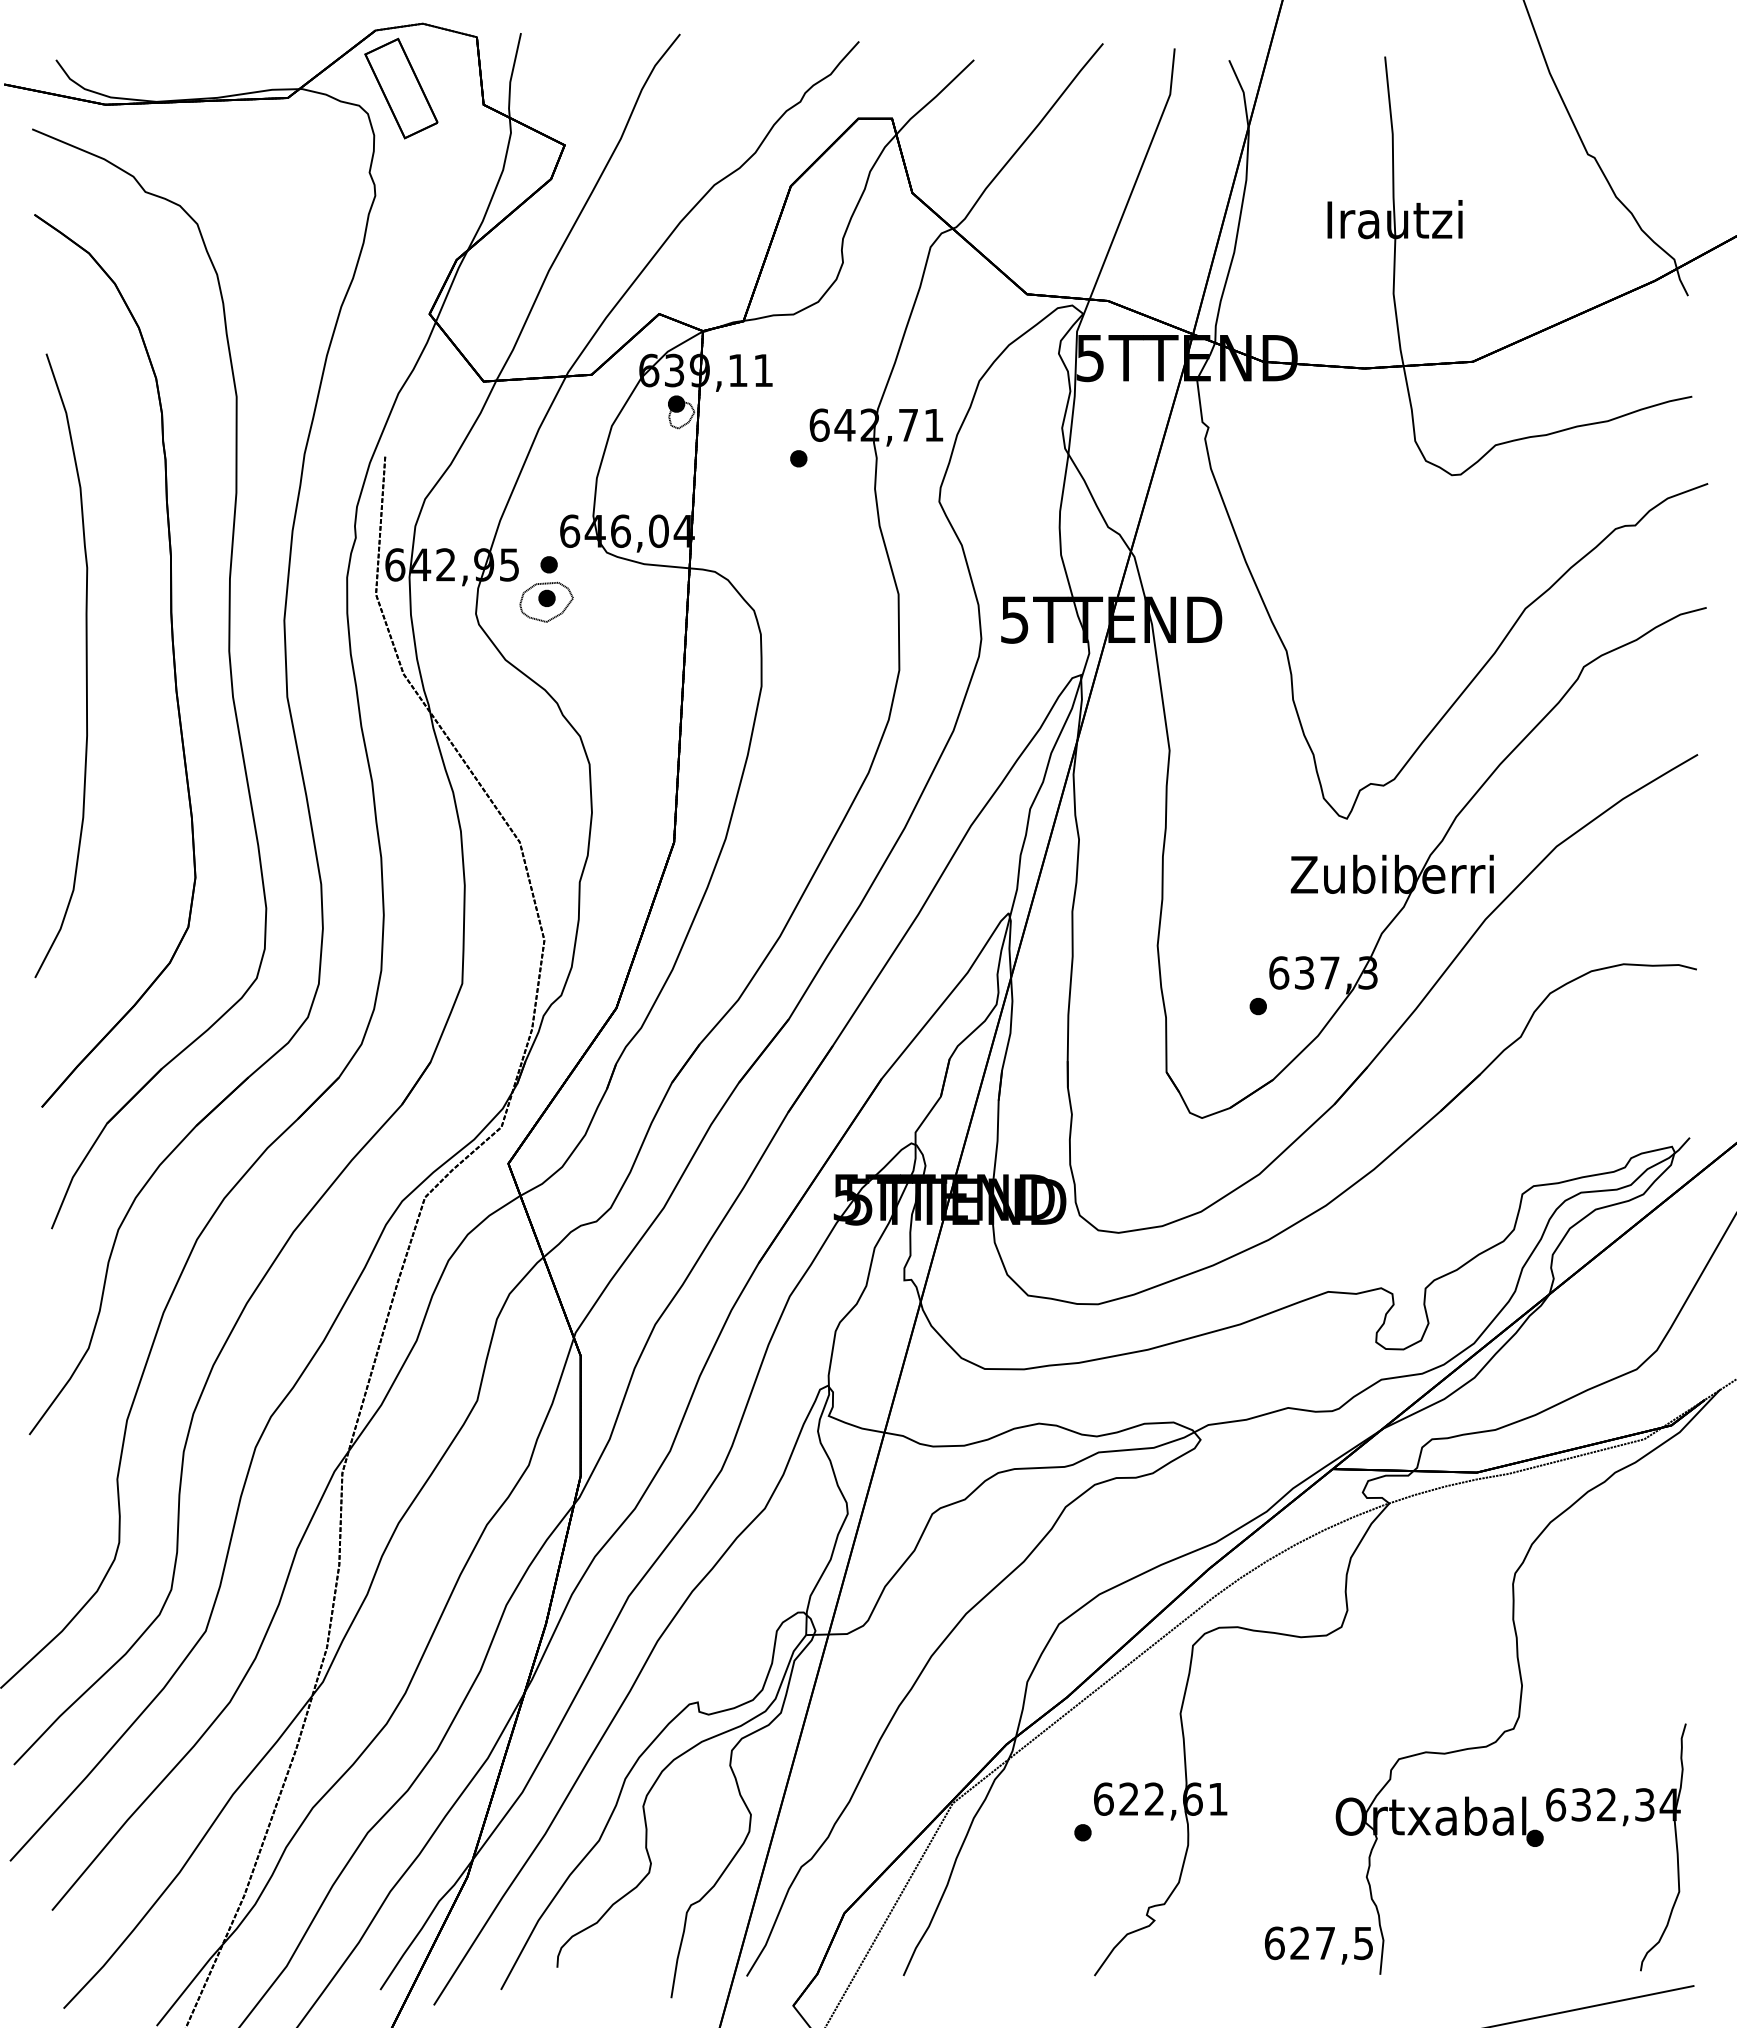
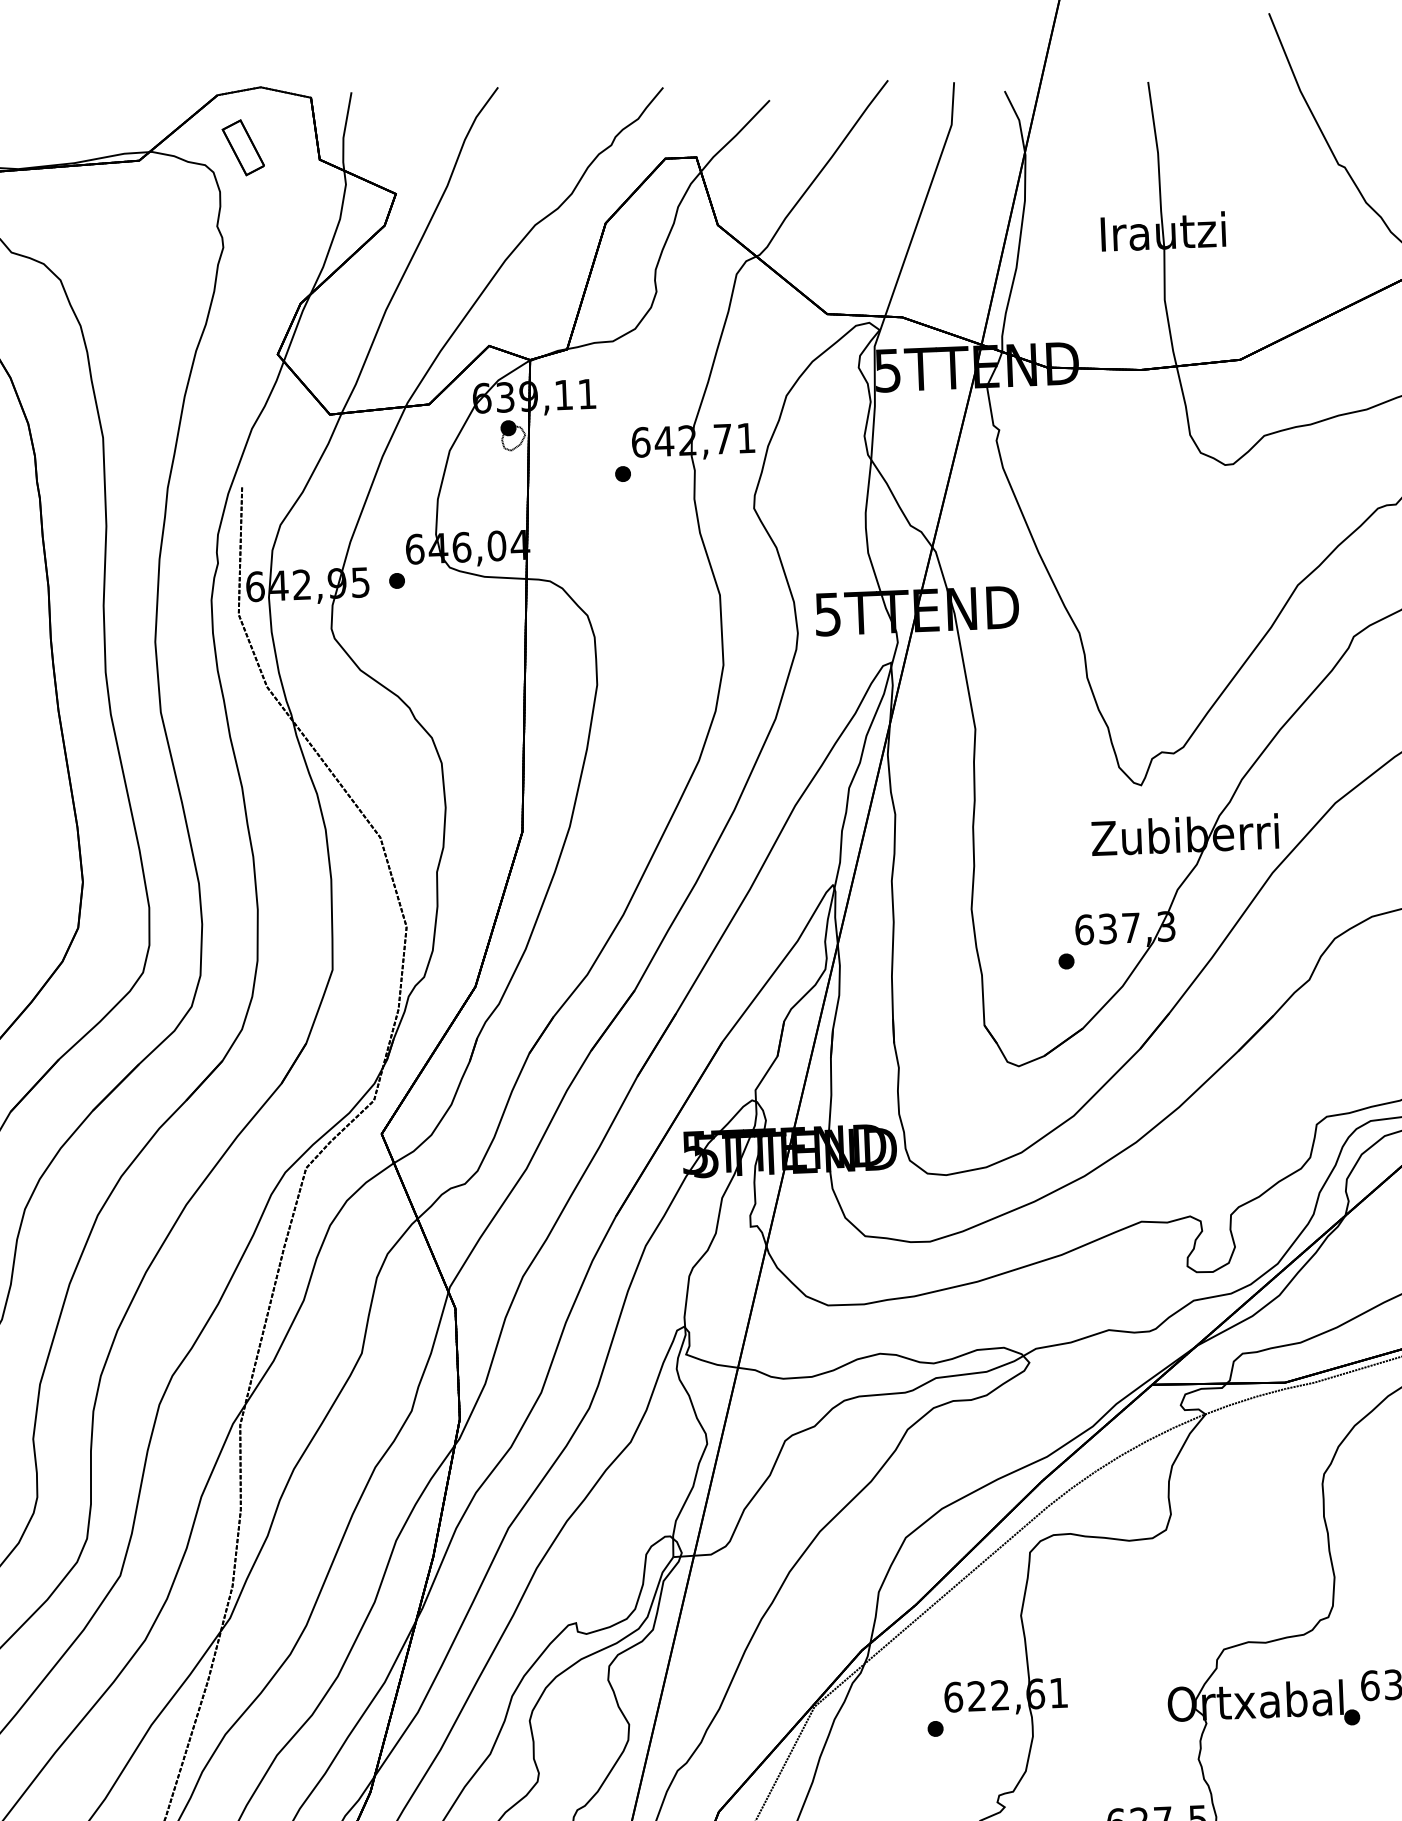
part: (401, 88) -> (243, 147), size x0.6
part: (546, 601) -> (396, 614), removed

